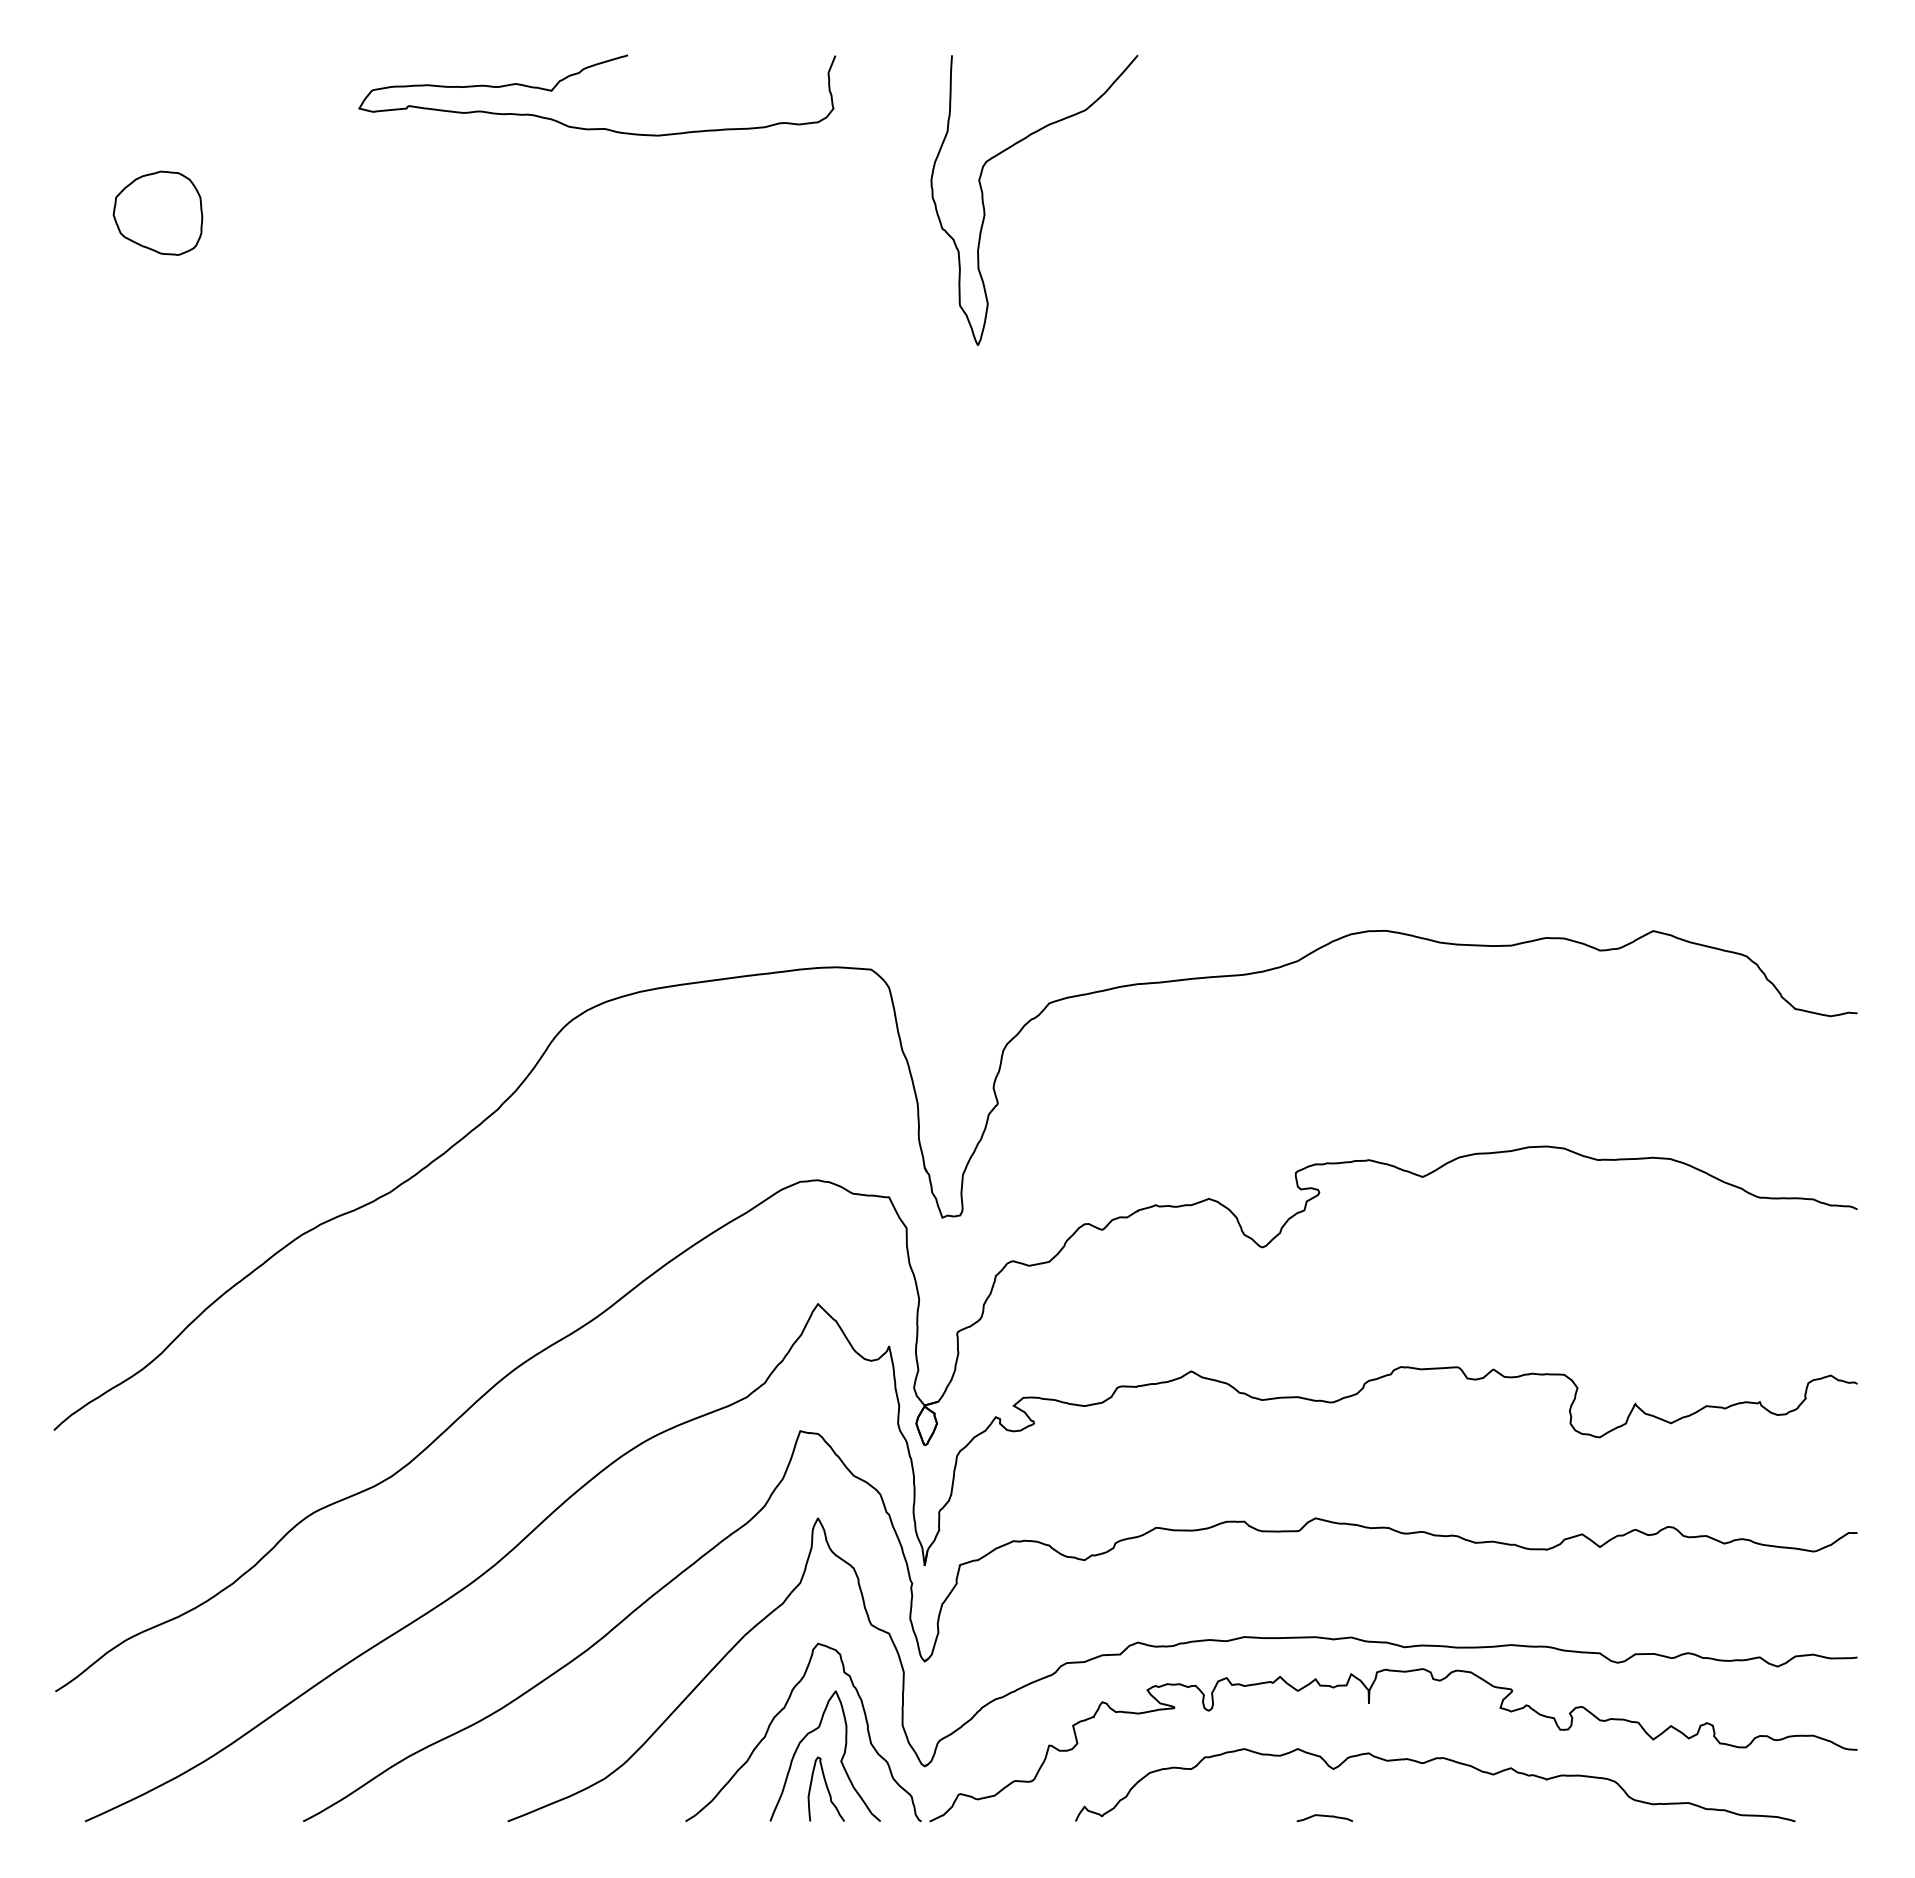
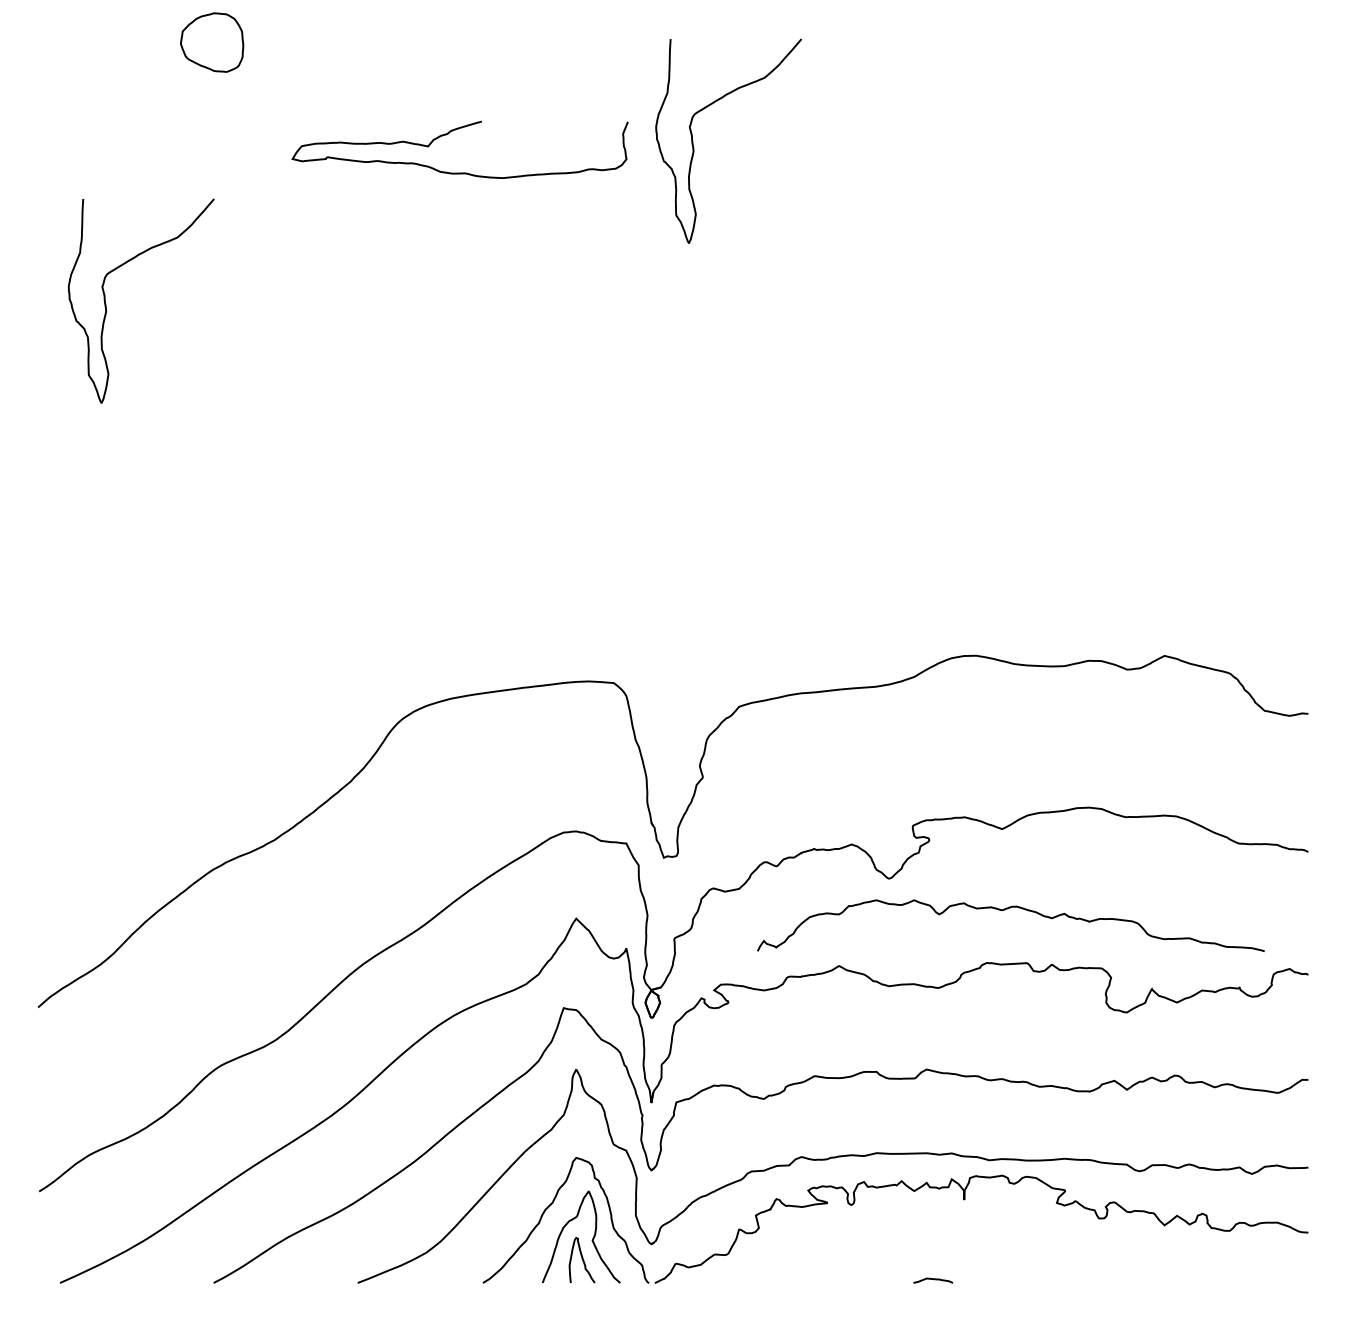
curve: (581, 72) -> (449, 133), moved
part: (157, 212) -> (211, 42), moved
curve: (151, 437) -> (106, 308), added
curve: (1428, 1762) -> (1006, 909), moved

